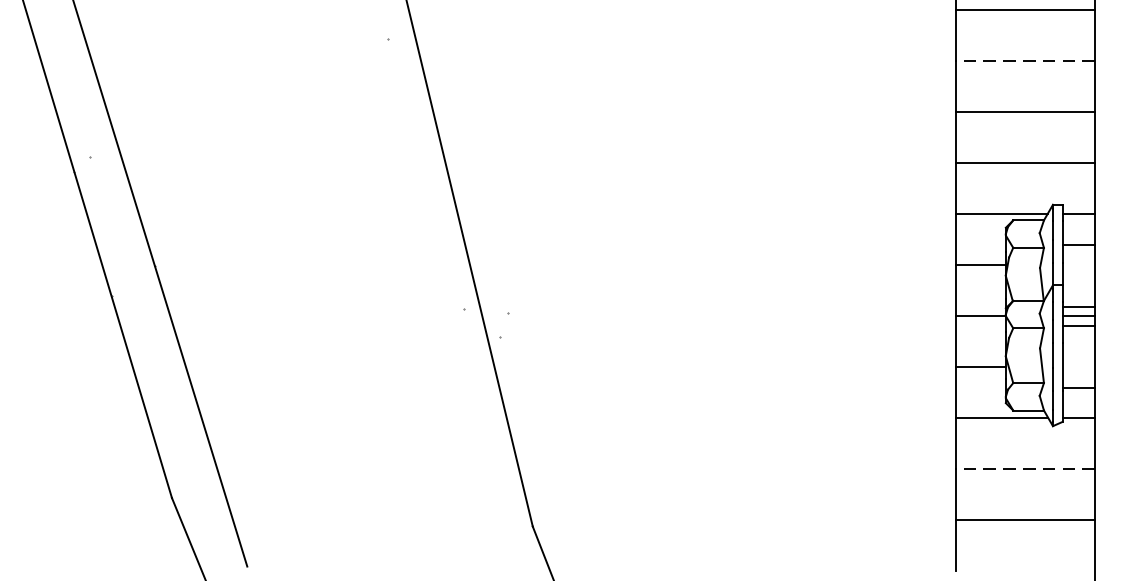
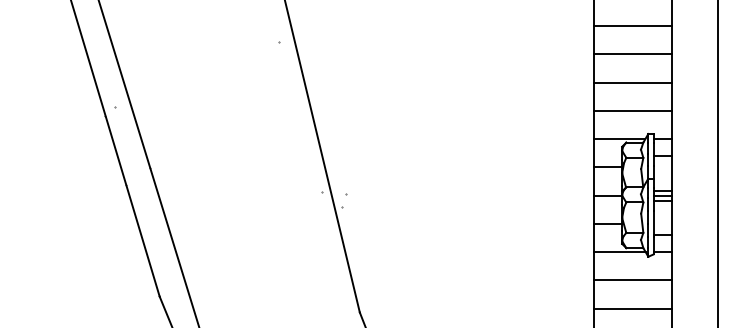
line: (1026, 61) -> (633, 54), dashed -> solid
line: (1026, 468) -> (633, 280), dashed -> solid

